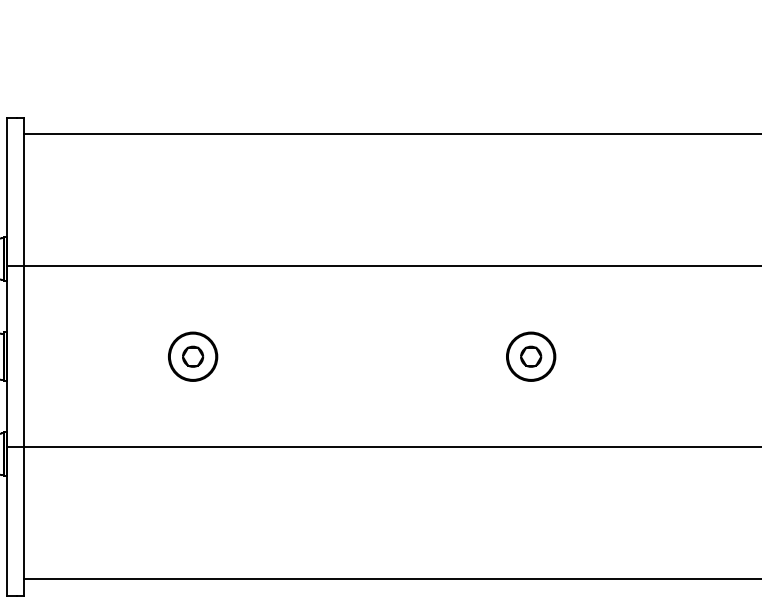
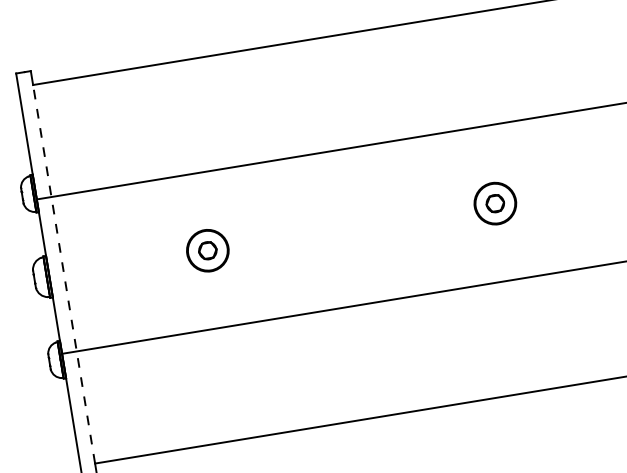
line: (24, 356) -> (64, 273), solid -> dashed

